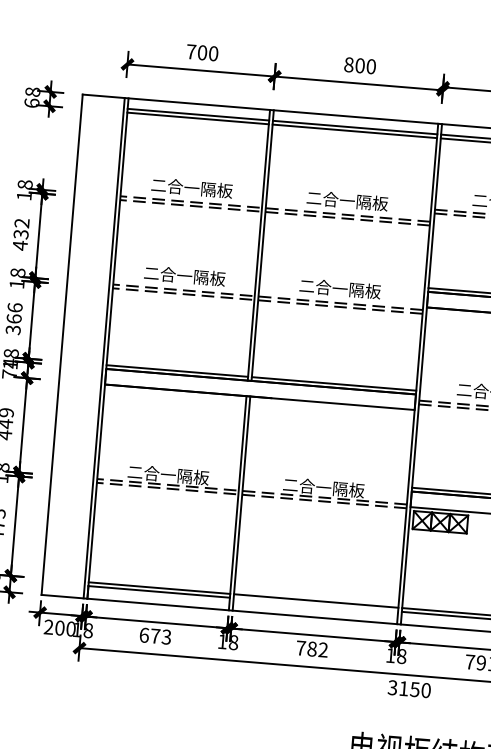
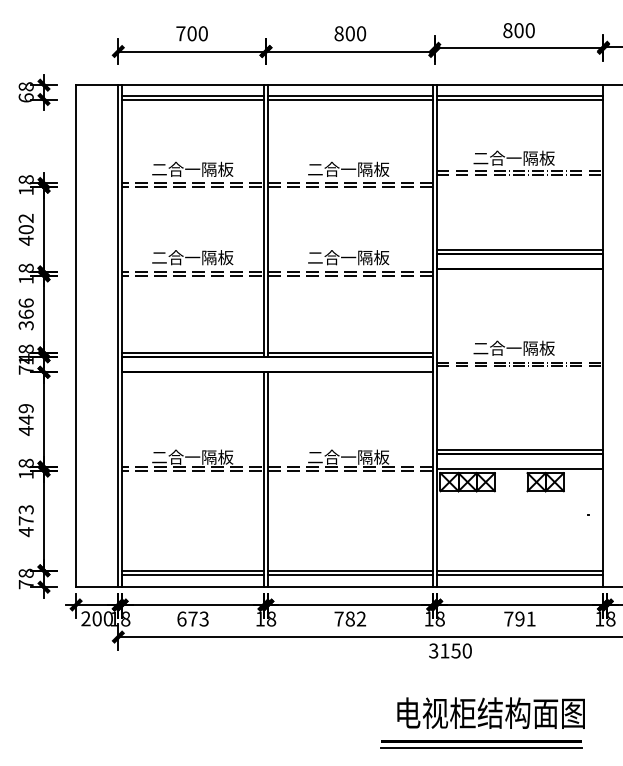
text: (20, 234) -> (25, 229), 432 -> 402
line: (315, 604) -> (349, 574), added

